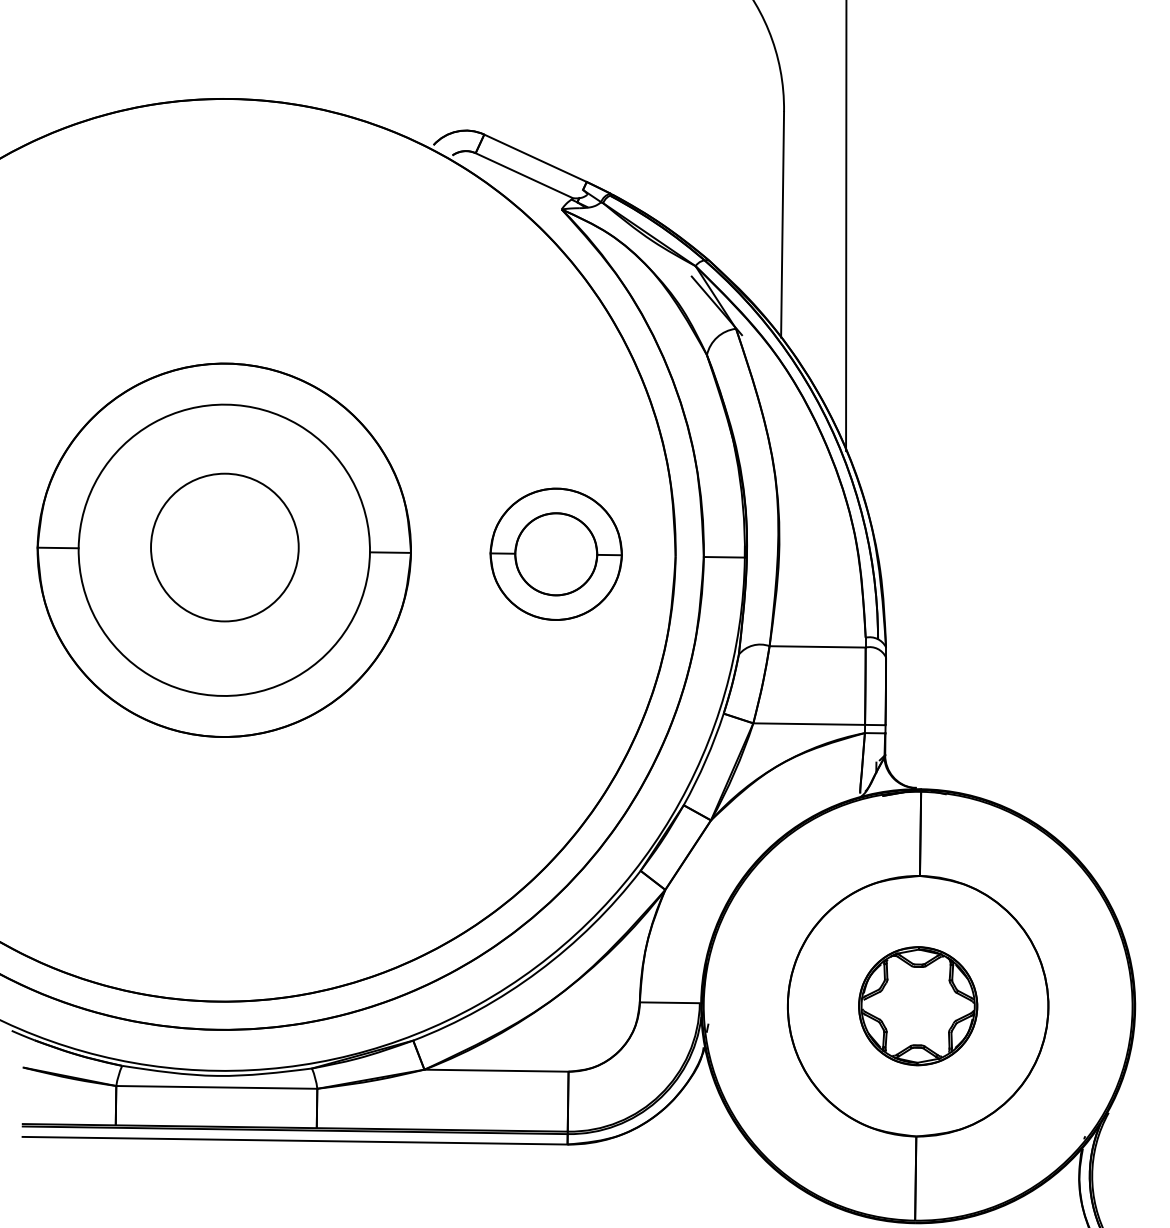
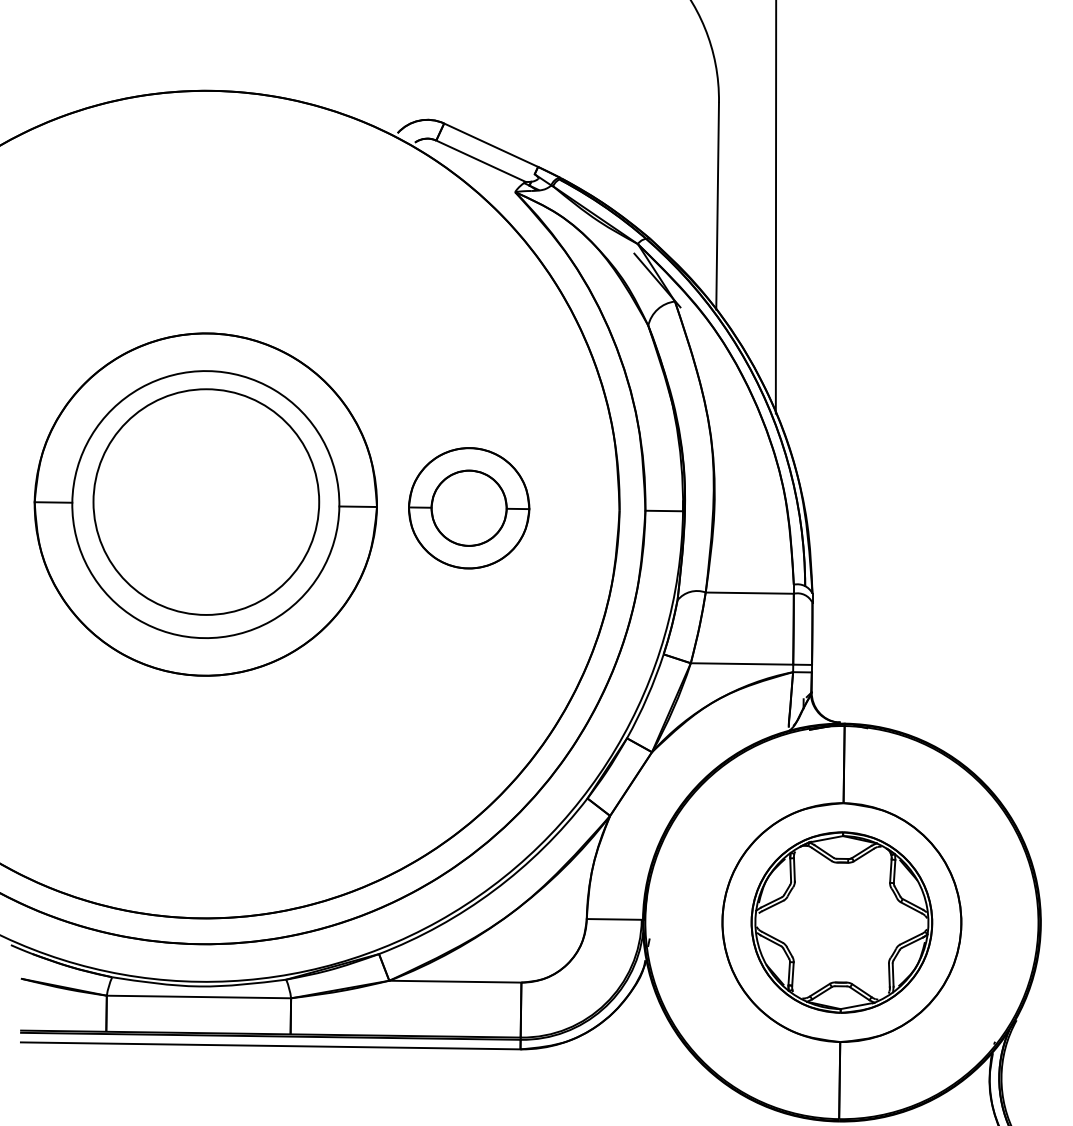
circle: (225, 546) -> (206, 501), size x1.67
part: (556, 554) -> (469, 508), moved
part: (917, 1006) -> (841, 922), size x1.67

